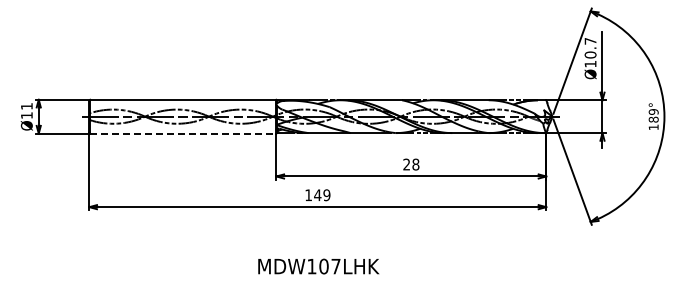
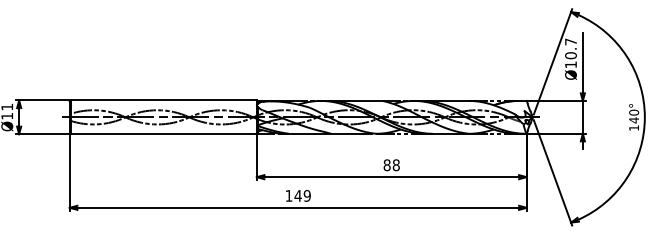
text: (653, 115) -> (633, 116), 189° -> 140°
line: (183, 133) -> (163, 134), dashed -> solid
text: (406, 164) -> (386, 165), 28 -> 88

